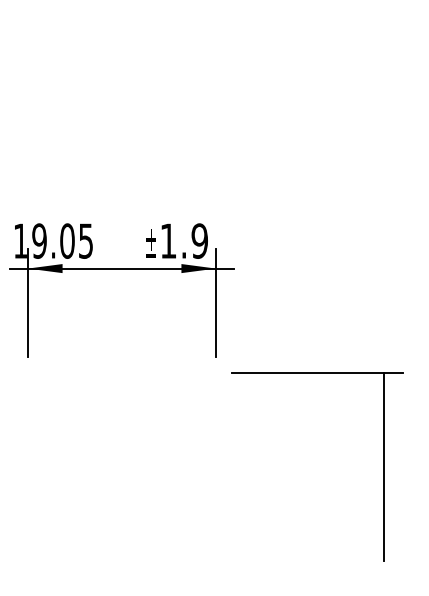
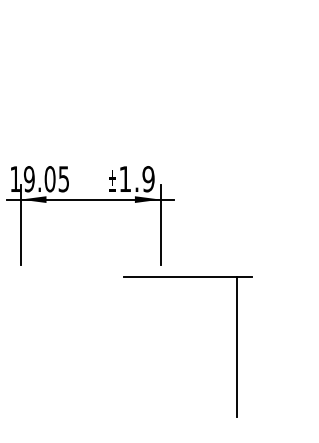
part: (382, 466) -> (236, 346), moved

